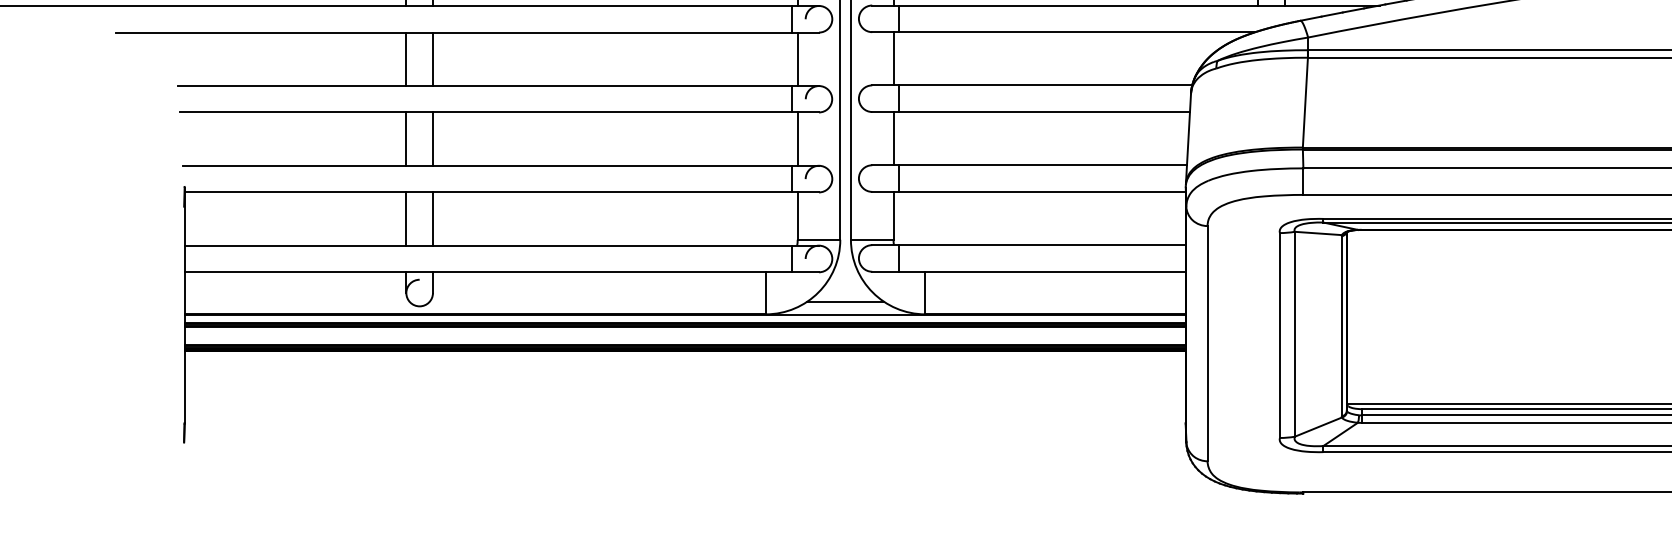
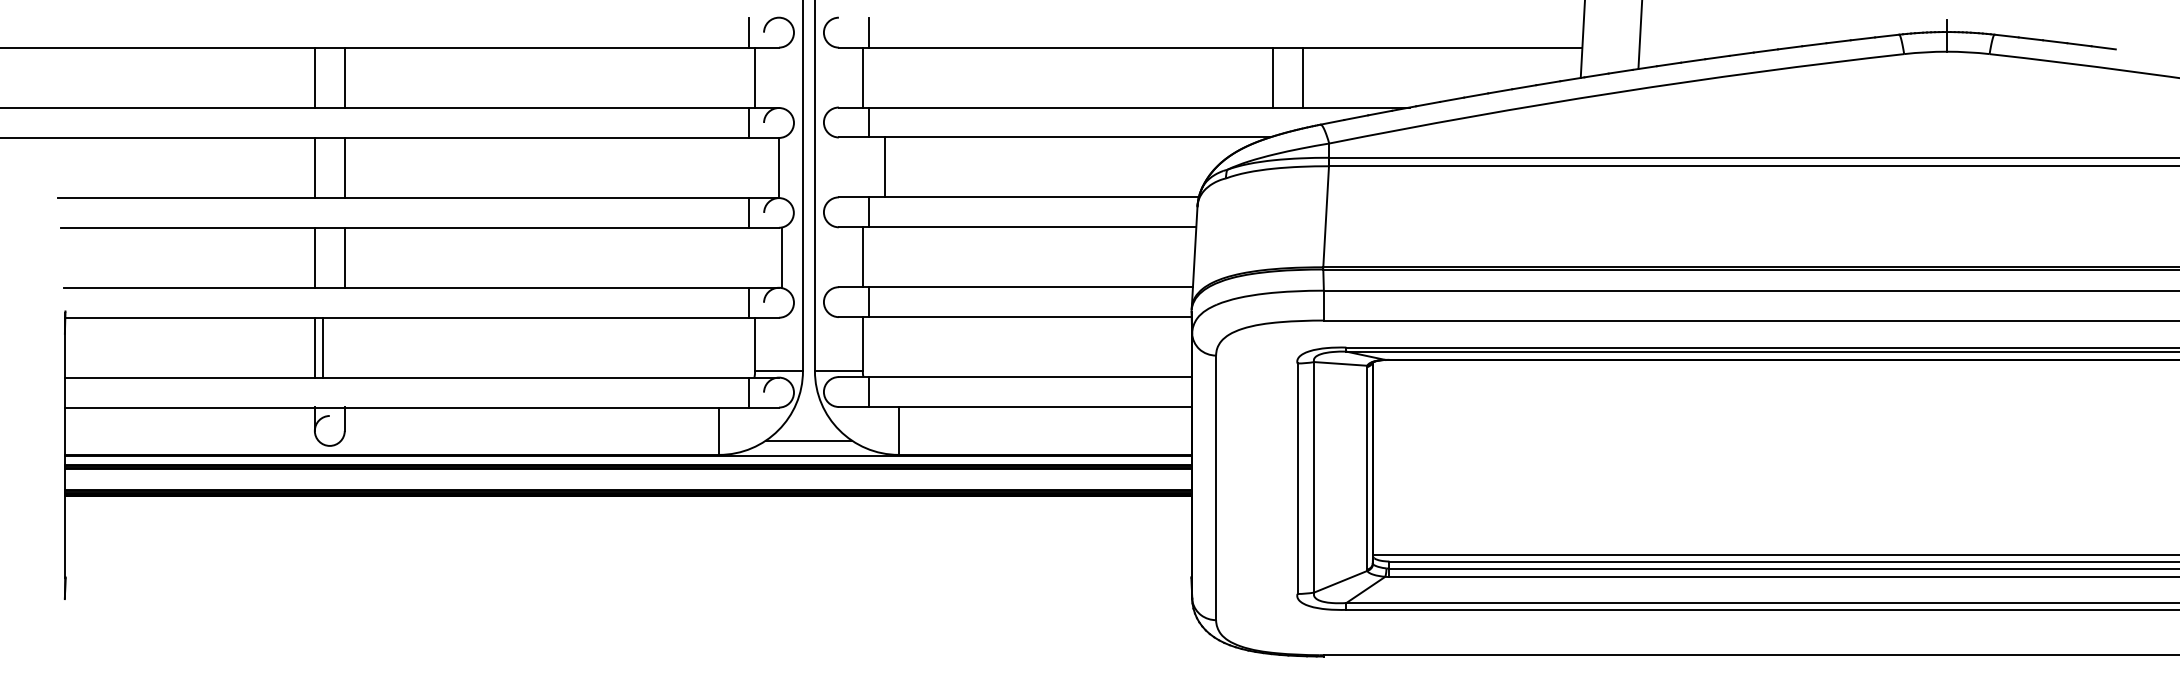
line: (798, 58) -> (779, 167), moved
line: (893, 58) -> (884, 167), moved
line: (798, 138) -> (782, 257), moved
line: (432, 218) -> (322, 347), moved

